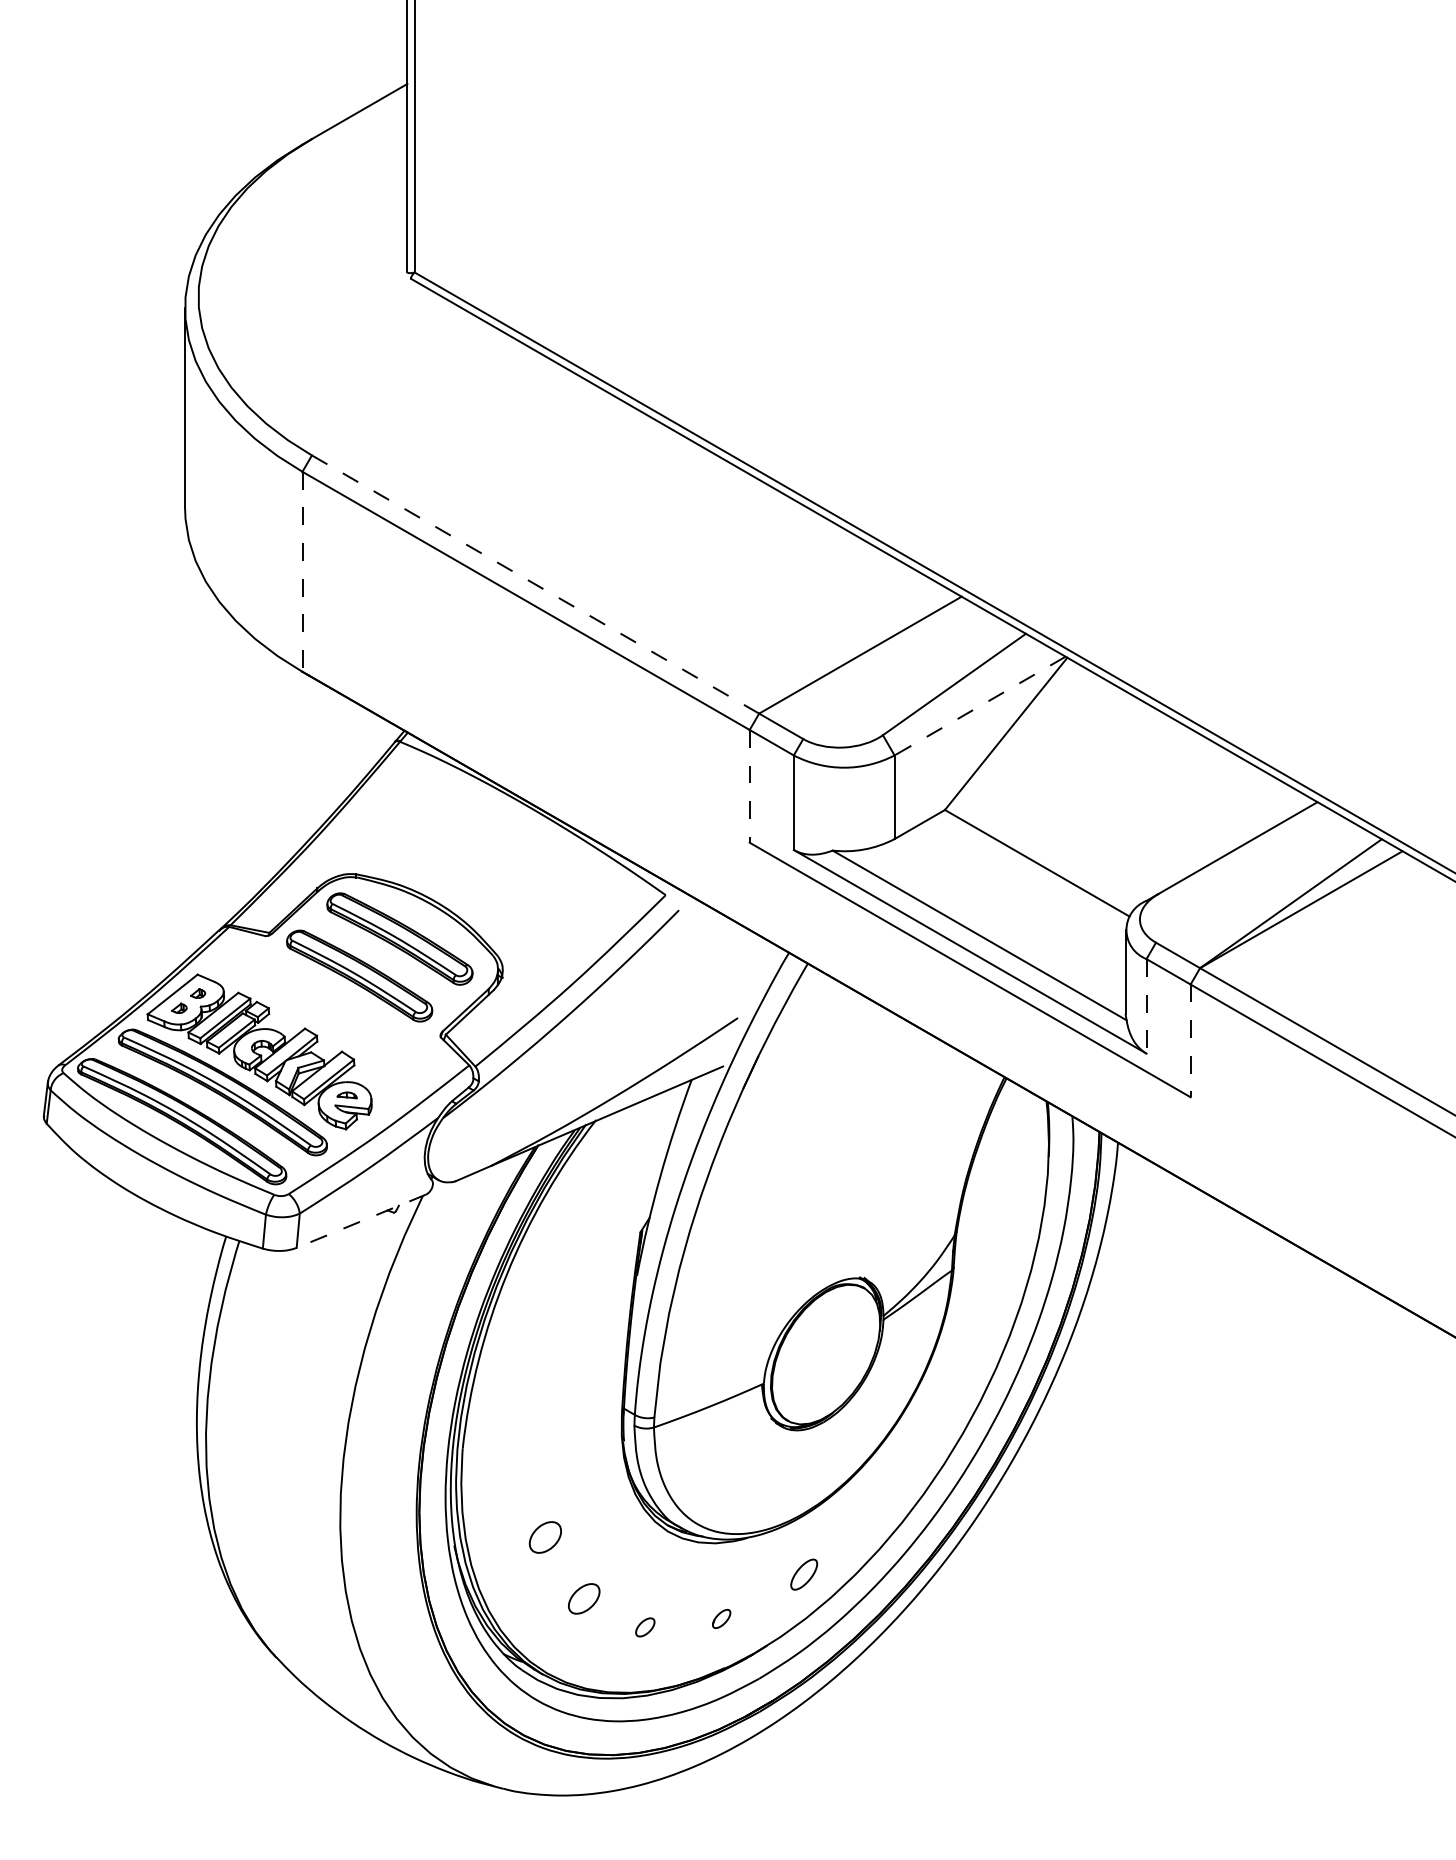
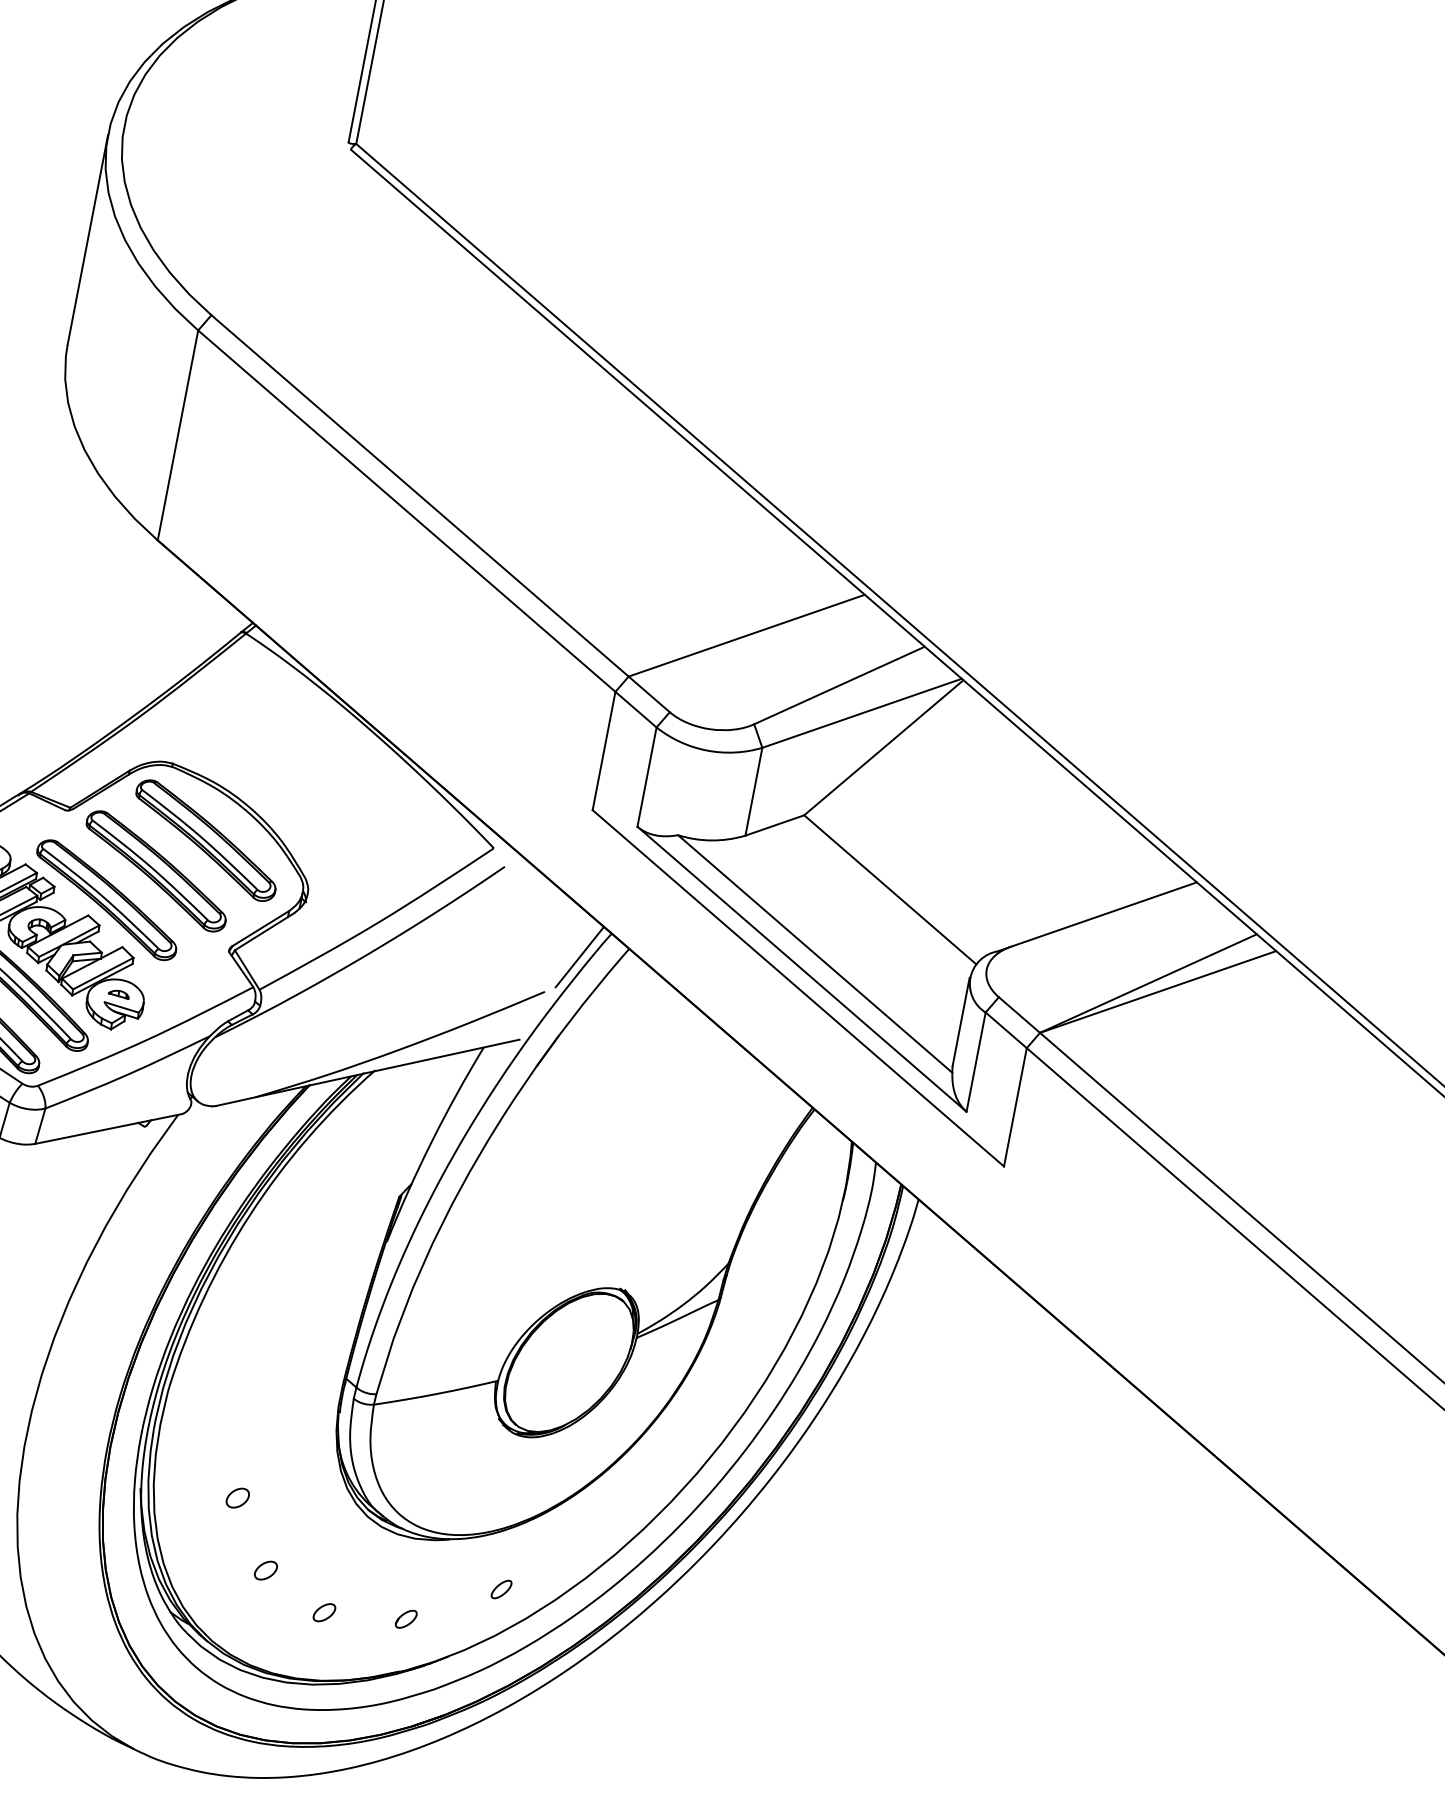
line: (302, 572) -> (177, 436), dashed -> solid
line: (535, 584) -> (420, 495), dashed -> solid
line: (980, 706) -> (862, 713), dashed -> solid
line: (749, 786) -> (603, 751), dashed -> solid
line: (763, 979) -> (579, 956), added
line: (1146, 1006) -> (976, 1062), dashed -> solid
part: (318, 1011) -> (105, 900), added
line: (1190, 1041) -> (1015, 1107), dashed -> solid
line: (361, 1221) -> (108, 1129), dashed -> solid
part: (545, 1537) -> (237, 1498), size x0.62
part: (803, 1574) -> (501, 1589), size x0.62
part: (583, 1599) -> (265, 1570), size x0.62

